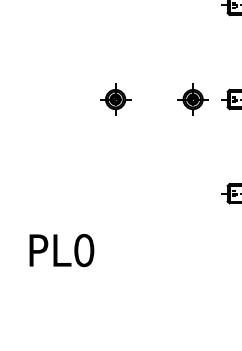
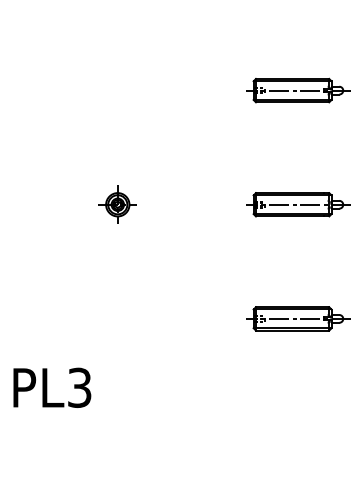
part: (192, 99) -> (211, 204), removed
text: (84, 250) -> (79, 387), PL0 -> PL3

